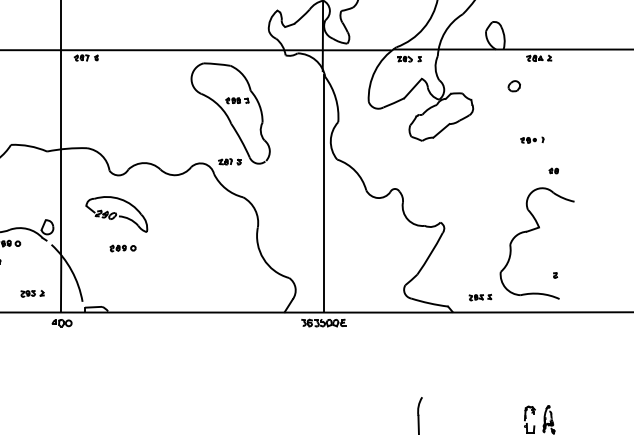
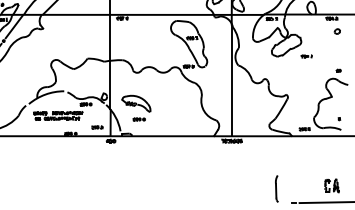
part: (512, 86) -> (336, 31), moved
part: (531, 140) -> (306, 56), moved
part: (116, 222) -> (136, 107), moved

